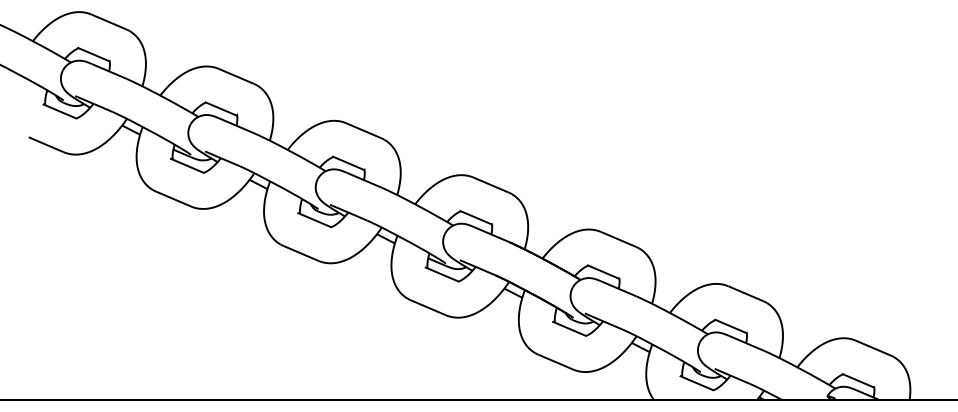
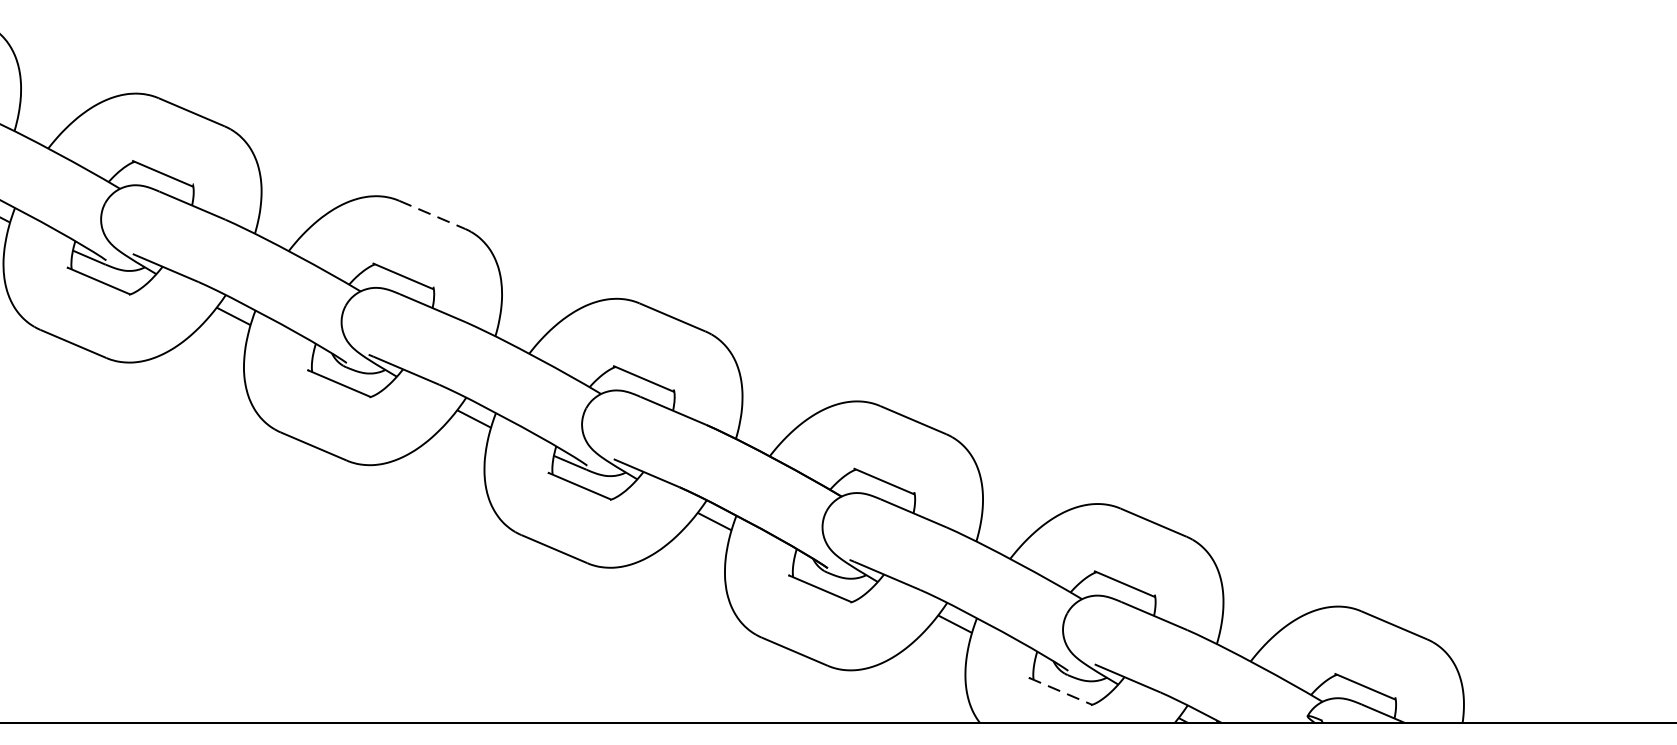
line: (364, 130) -> (433, 214), solid -> dashed
line: (697, 383) -> (1062, 692), solid -> dashed

